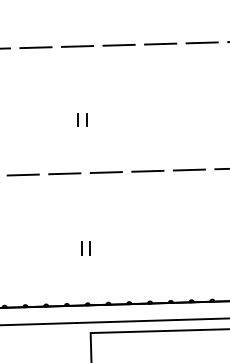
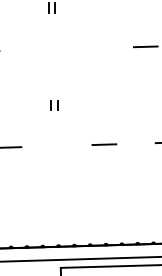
line: (160, 43) -> (114, 47), removed
line: (118, 44) -> (82, 48), removed
line: (77, 46) -> (50, 49), removed
line: (35, 47) -> (18, 50), removed
line: (188, 169) -> (135, 143), removed
line: (105, 172) -> (72, 145), removed
line: (64, 173) -> (40, 146), removed
part: (85, 248) -> (56, 203), removed

